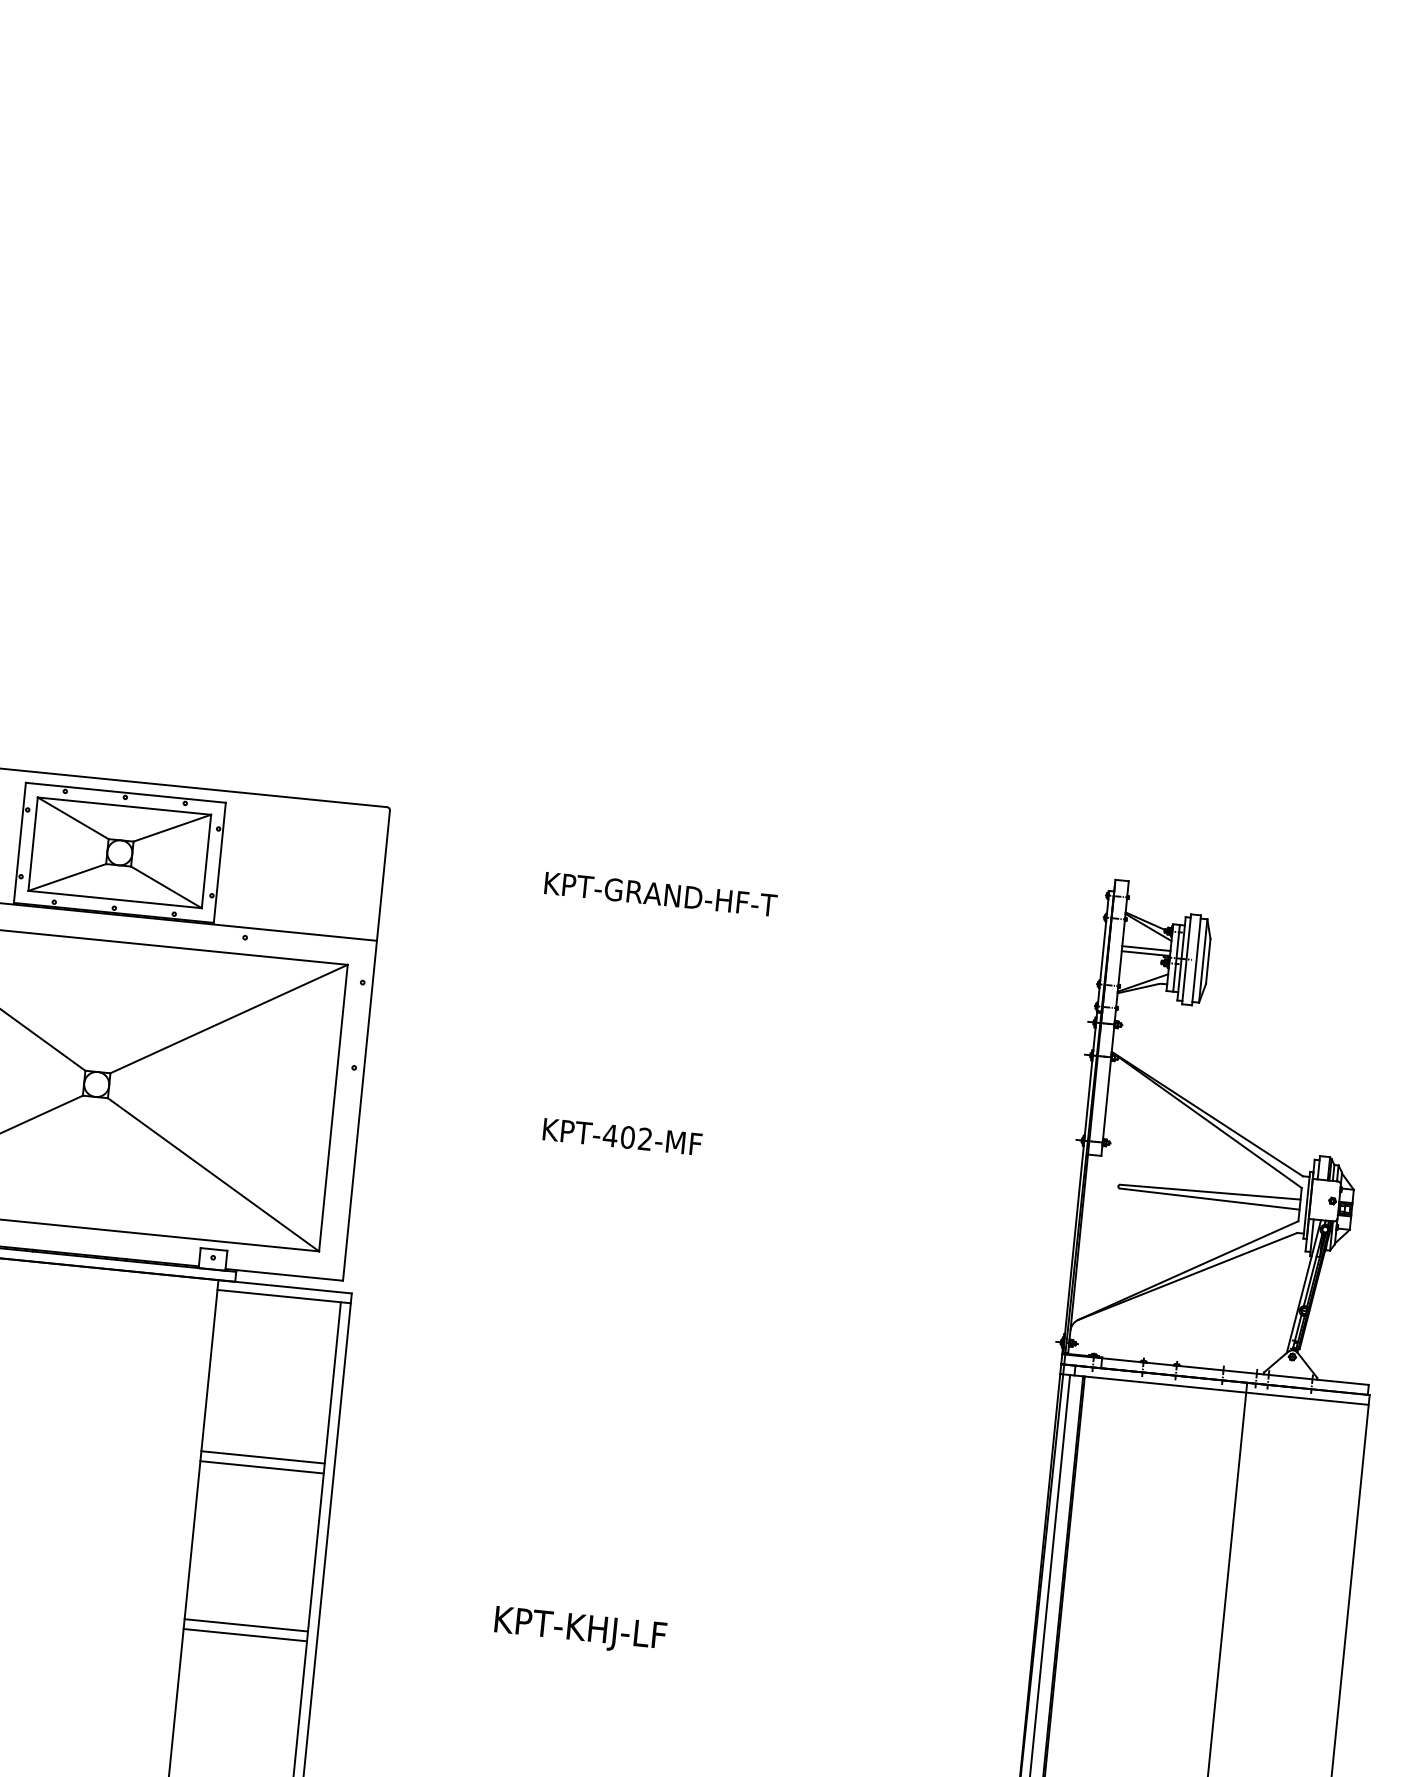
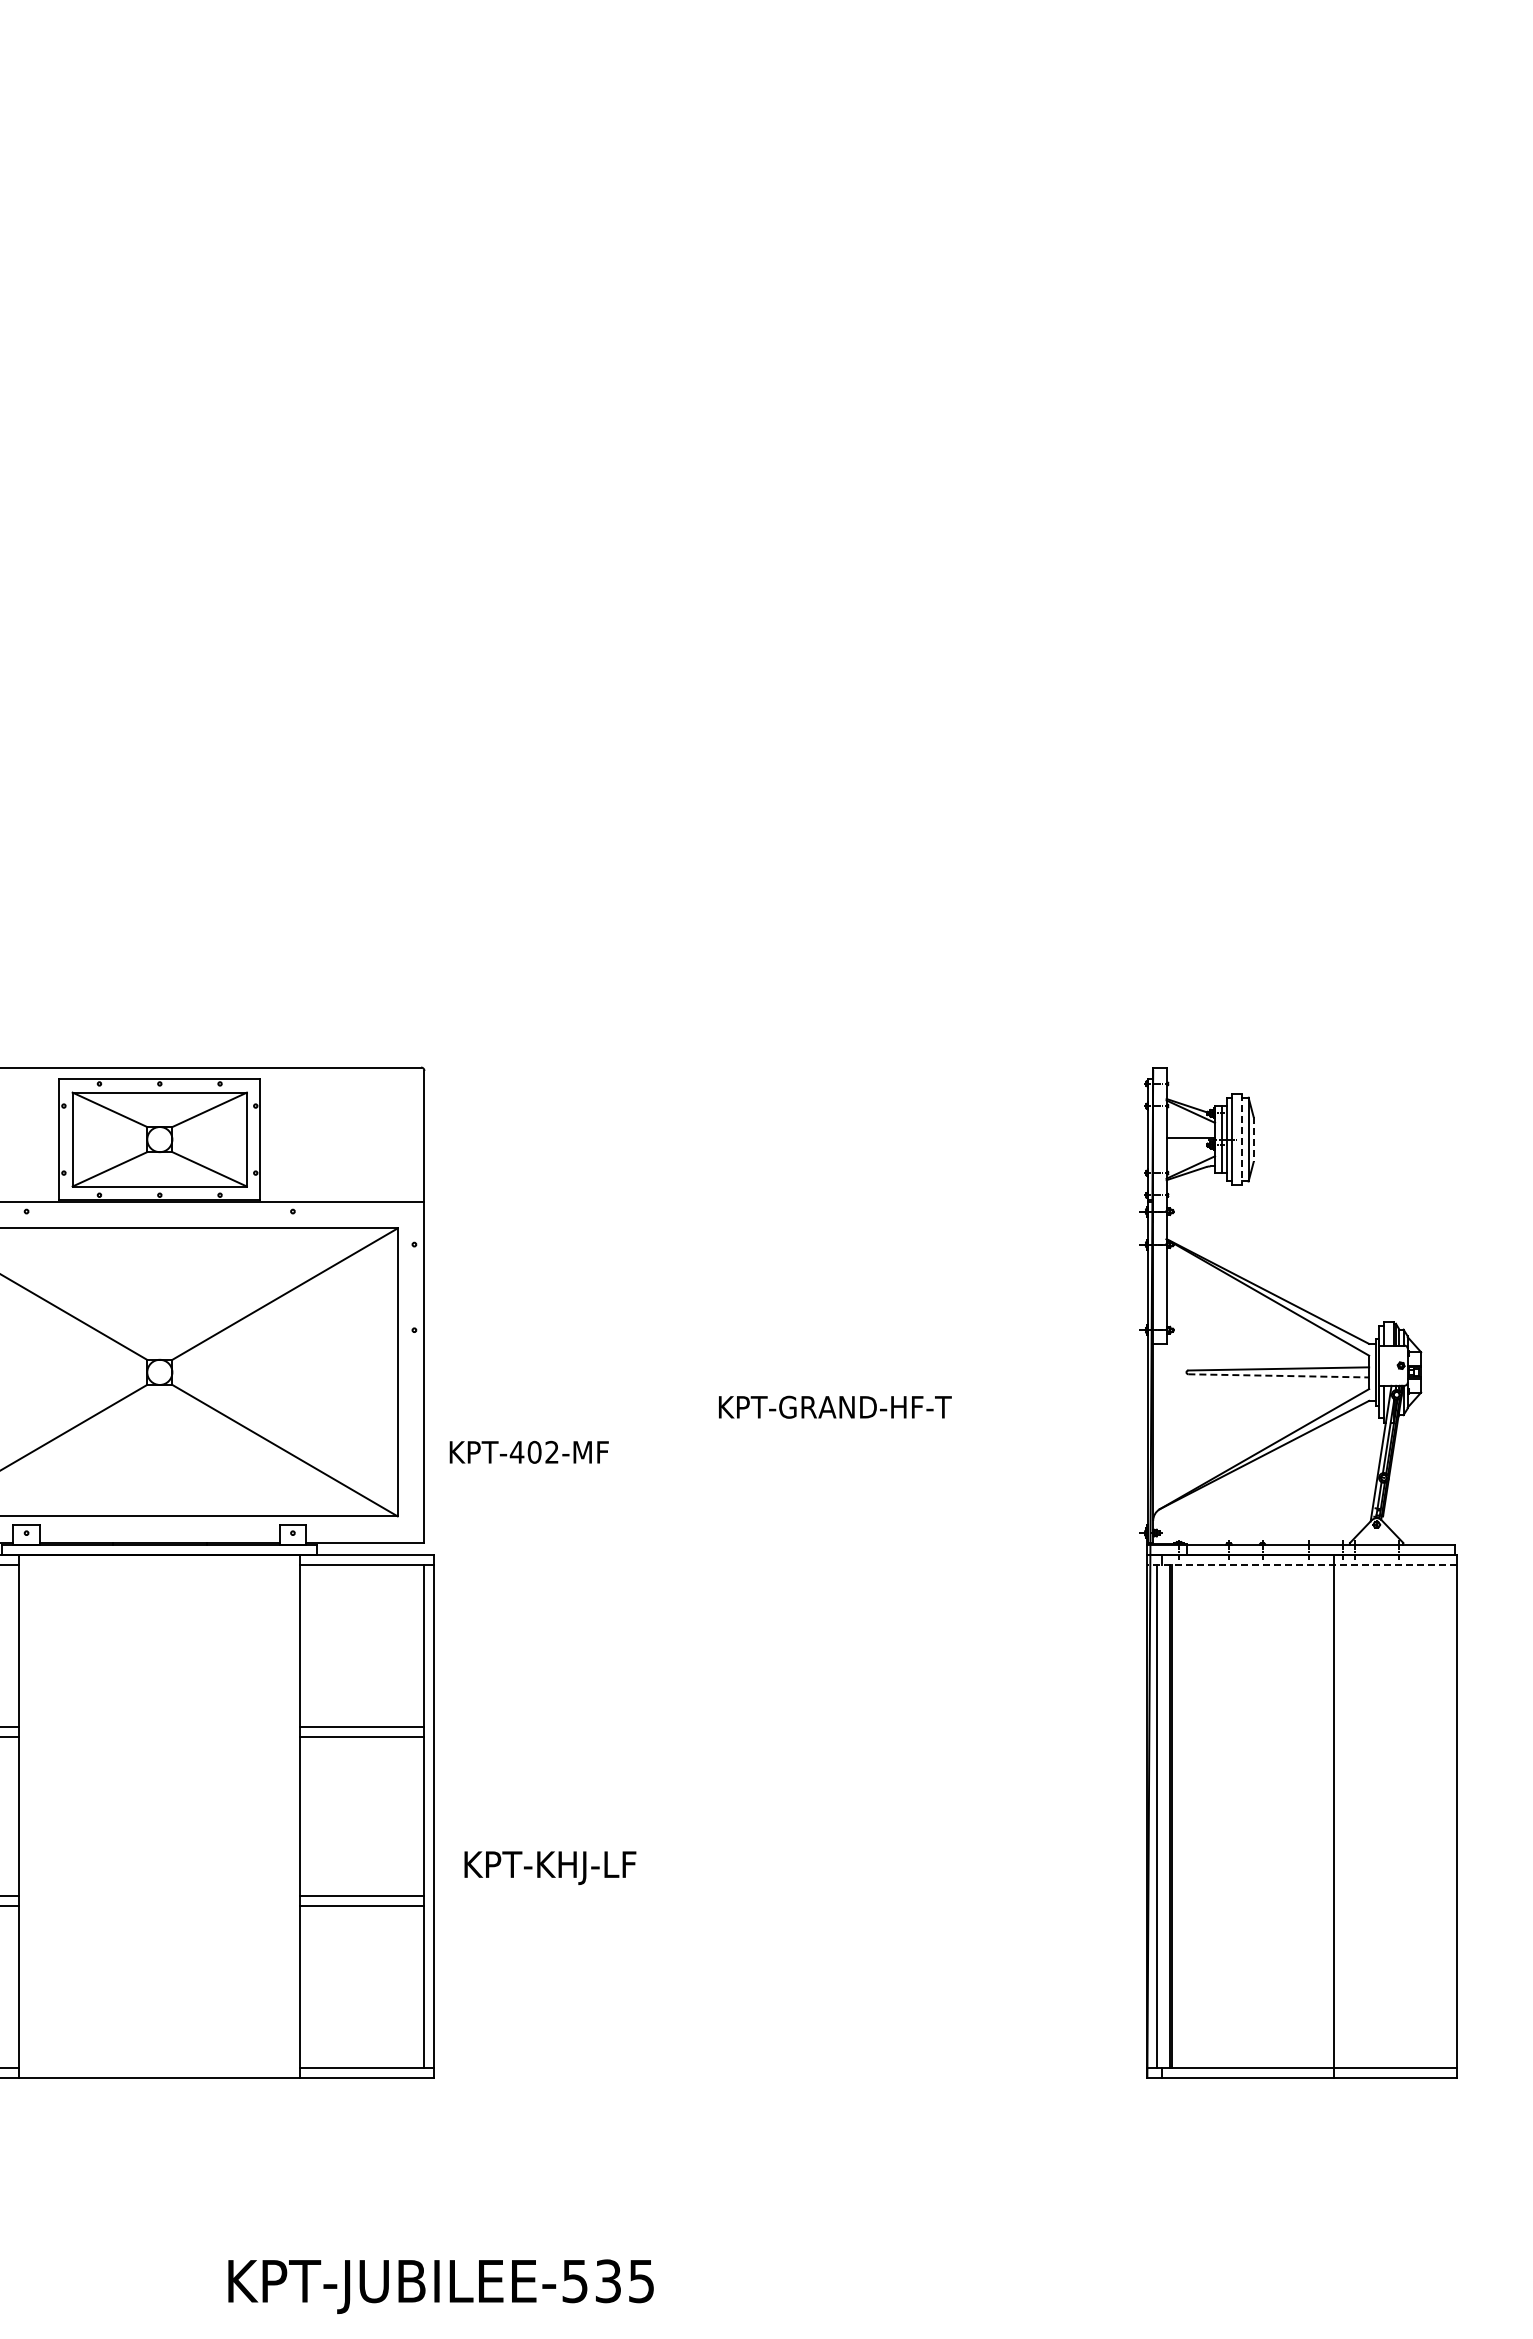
text: (661, 893) -> (835, 1406), moved
line: (1146, 948) -> (1190, 1132), removed
line: (1196, 961) -> (1241, 1140), solid -> dashed
line: (1208, 961) -> (1253, 1139), solid -> dashed
text: (621, 1136) -> (528, 1451), moved
line: (1210, 1198) -> (1279, 1375), solid -> dashed
line: (1214, 1389) -> (1302, 1564), solid -> dashed
text: (580, 1630) -> (550, 1867), moved

